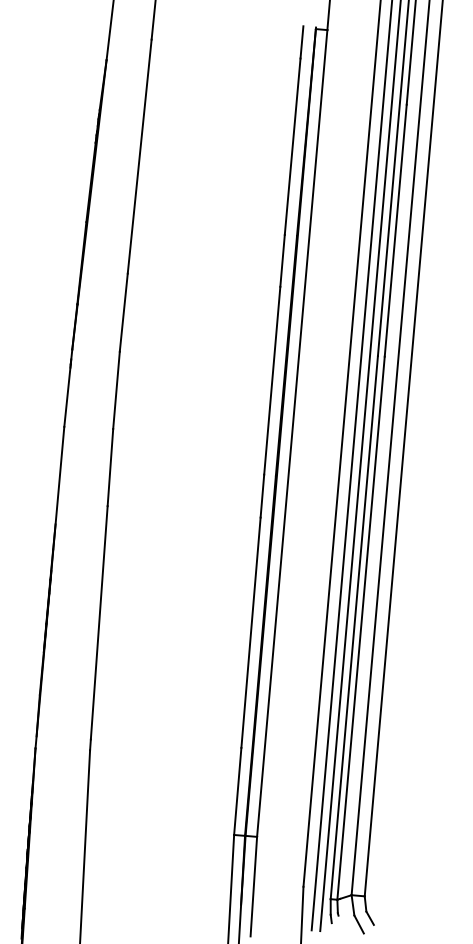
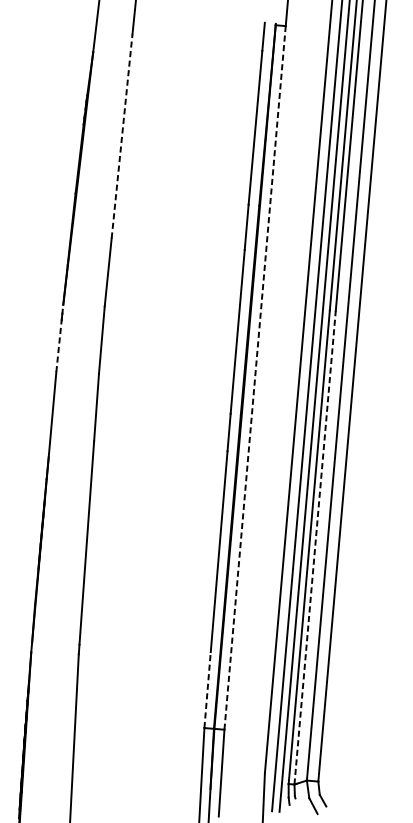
line: (139, 156) -> (121, 136), solid -> dashed
line: (68, 388) -> (59, 338), solid -> dashed
line: (292, 433) -> (255, 377), solid -> dashed
line: (361, 628) -> (315, 547), solid -> dashed
line: (237, 791) -> (207, 690), solid -> dashed

